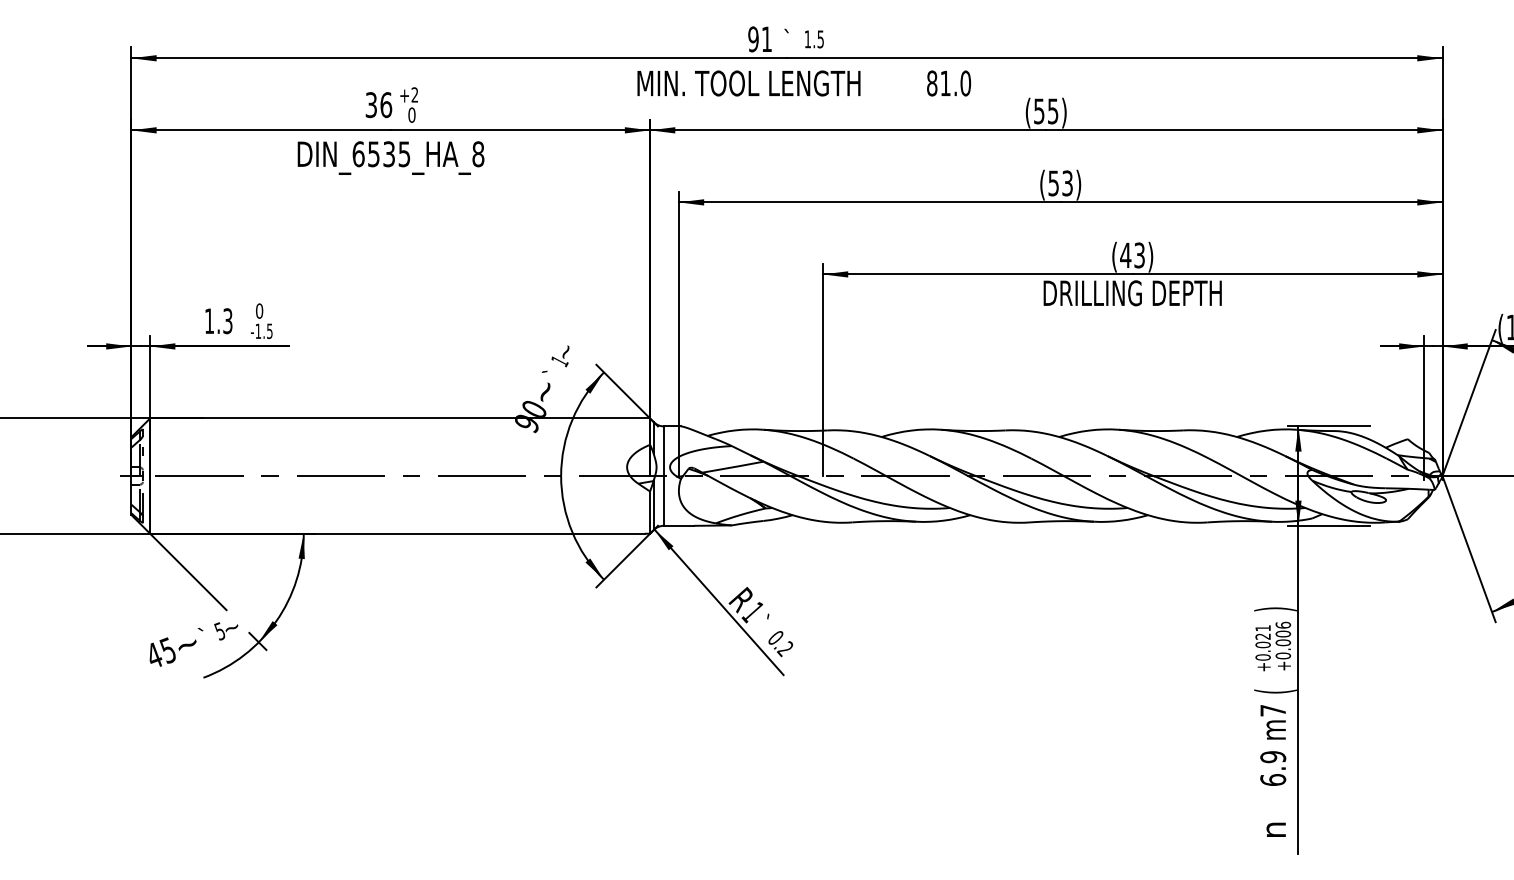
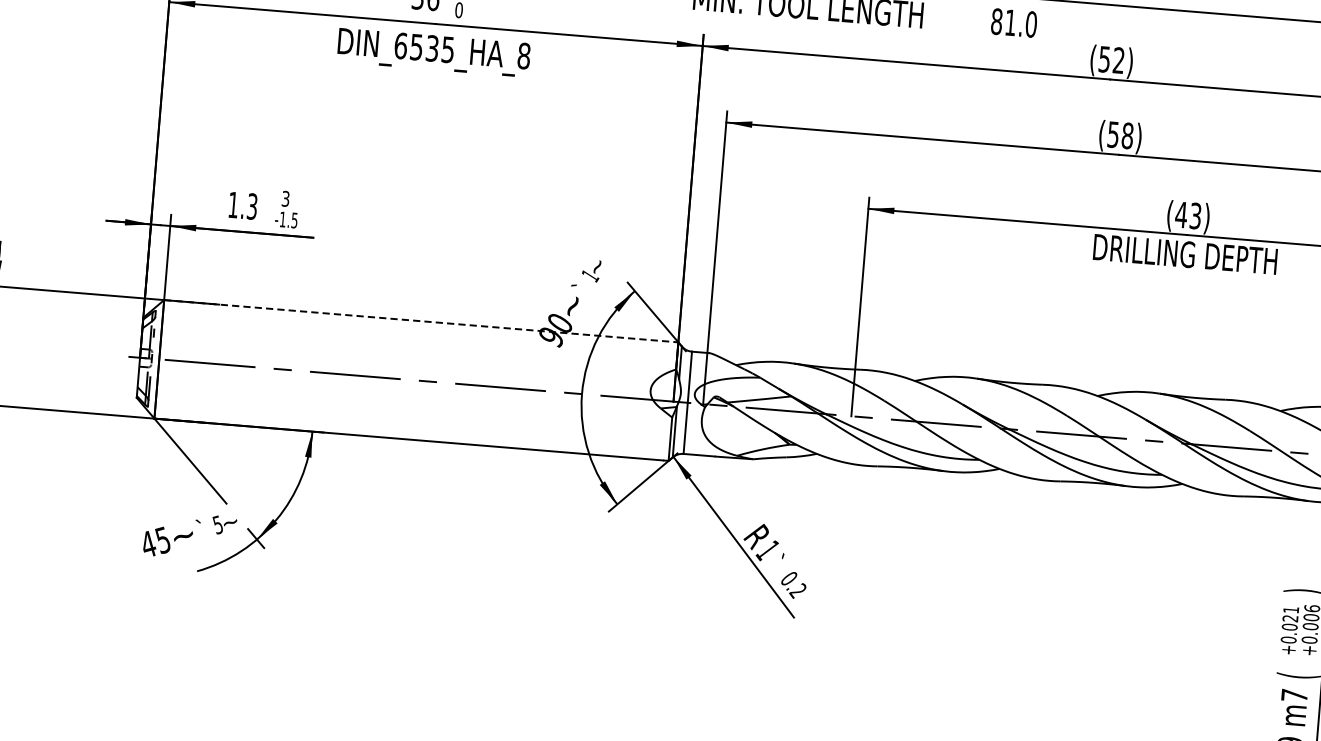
text: (1052, 111) -> (1118, 60), (55) -> (52)
text: (1067, 183) -> (1127, 135), (53) -> (58)
text: (259, 310) -> (285, 198), 0 -> 3
line: (400, 418) -> (421, 321), solid -> dashed

